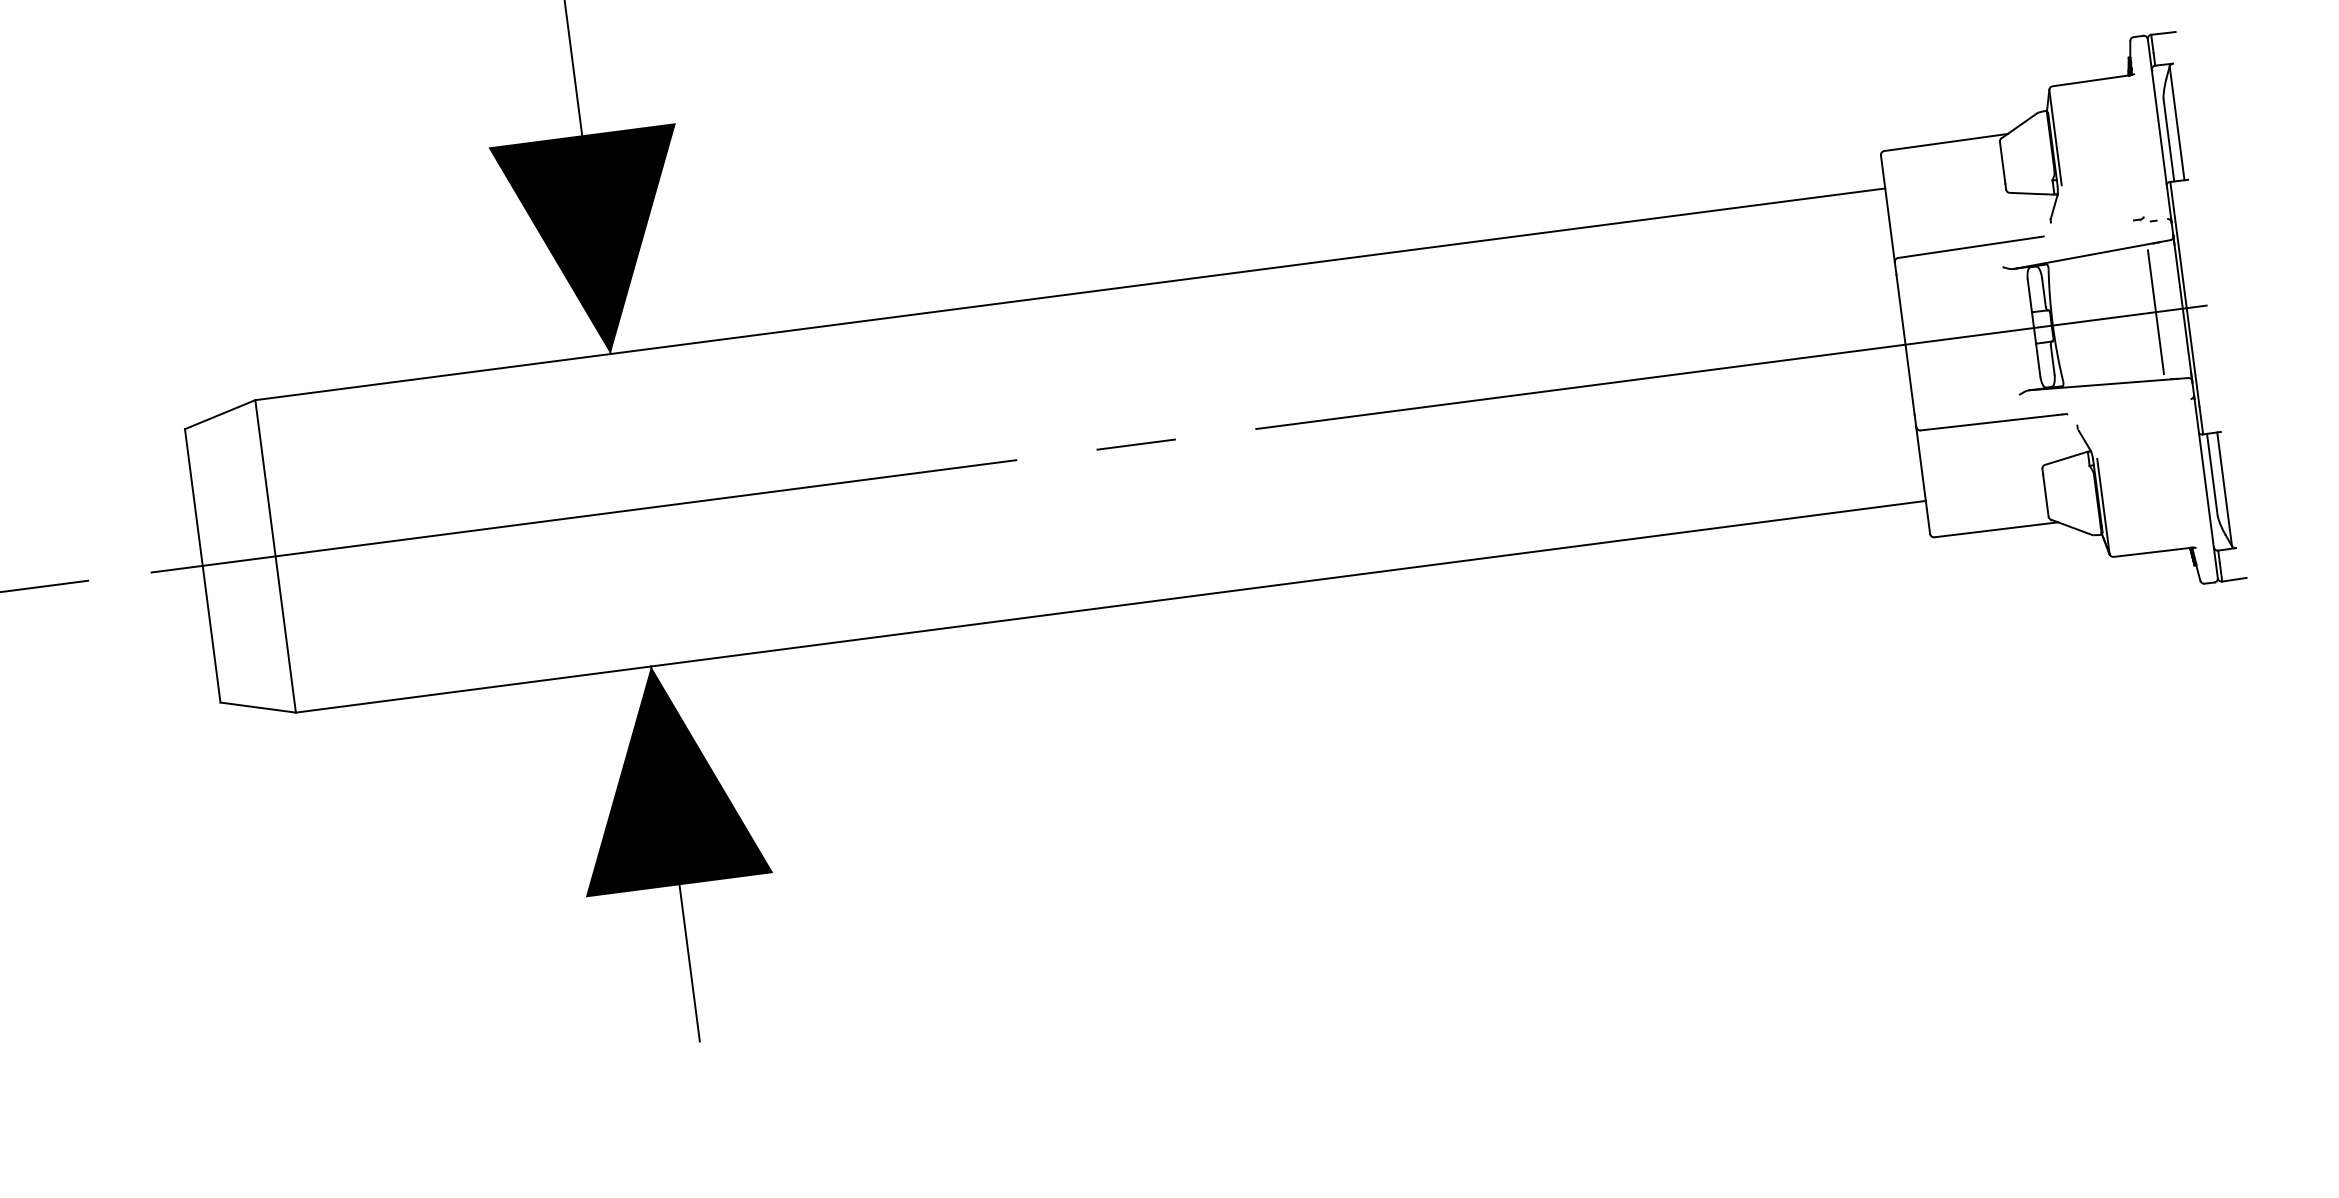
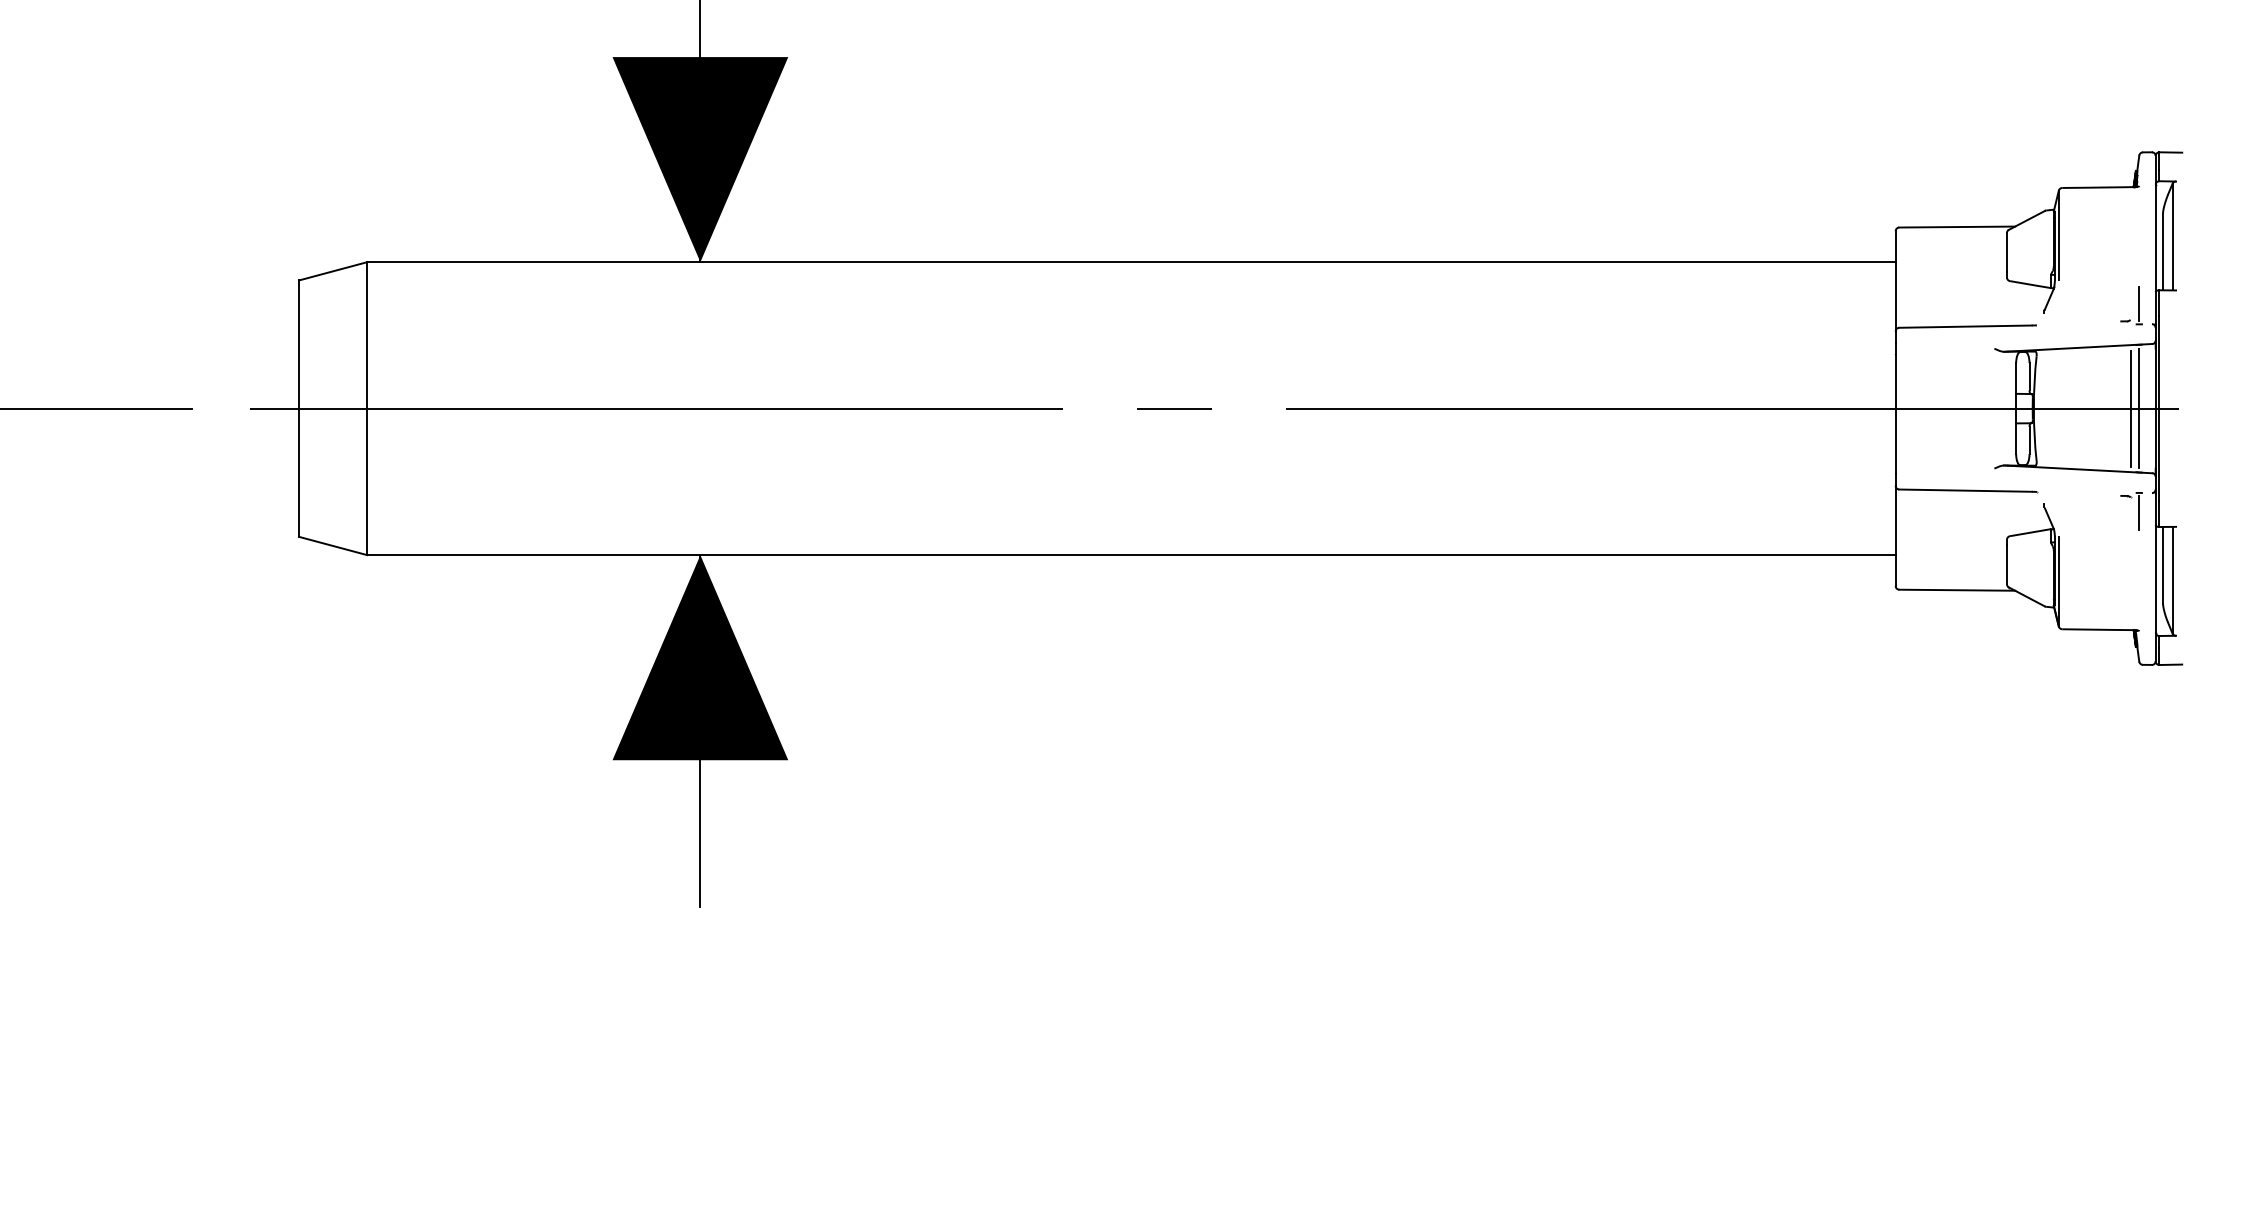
line: (2151, 198) -> (2139, 303), added
line: (2165, 310) -> (2139, 408), added
part: (2178, 420) -> (2138, 511), added

